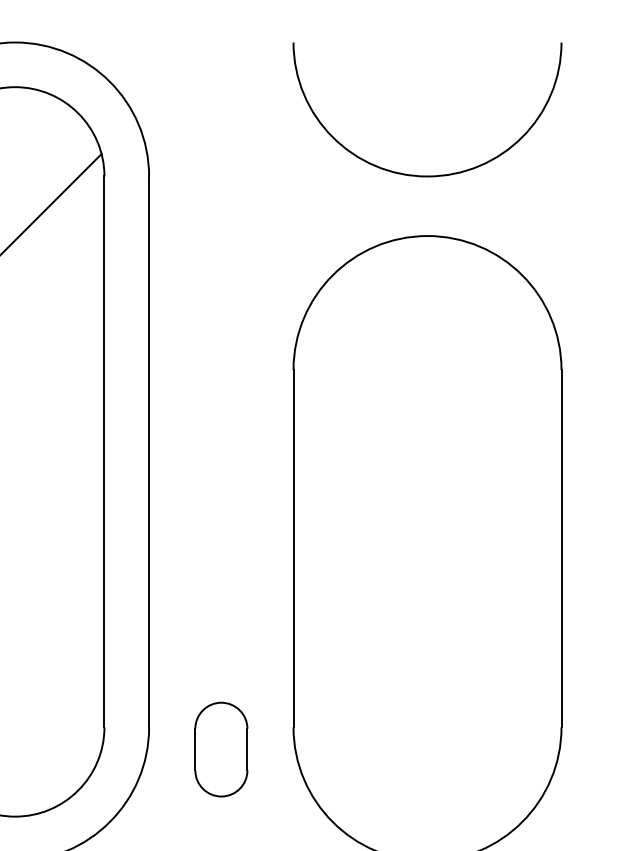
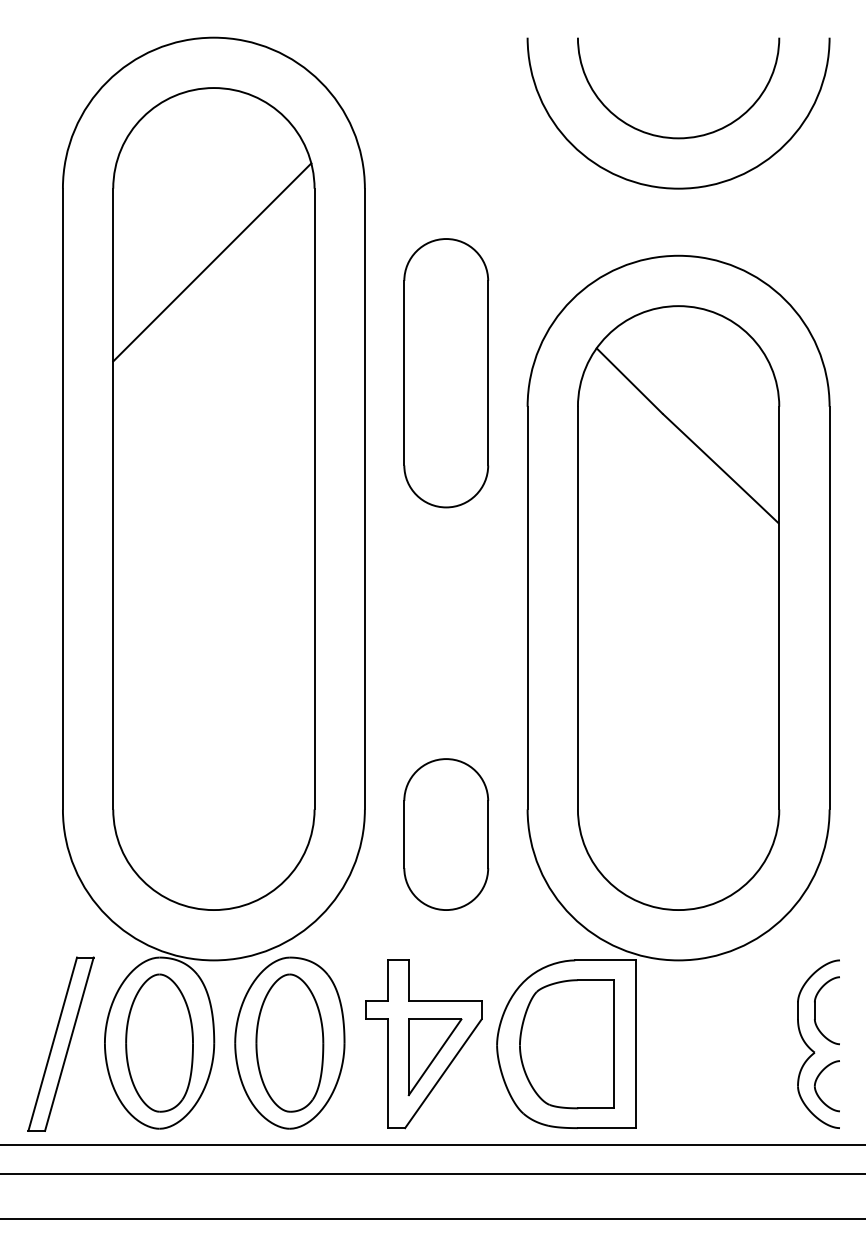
arc: (427, 131) -> (678, 137), added
part: (221, 340) -> (446, 373), added
part: (427, 548) -> (678, 607), added
part: (221, 749) -> (446, 834), size x1.43

